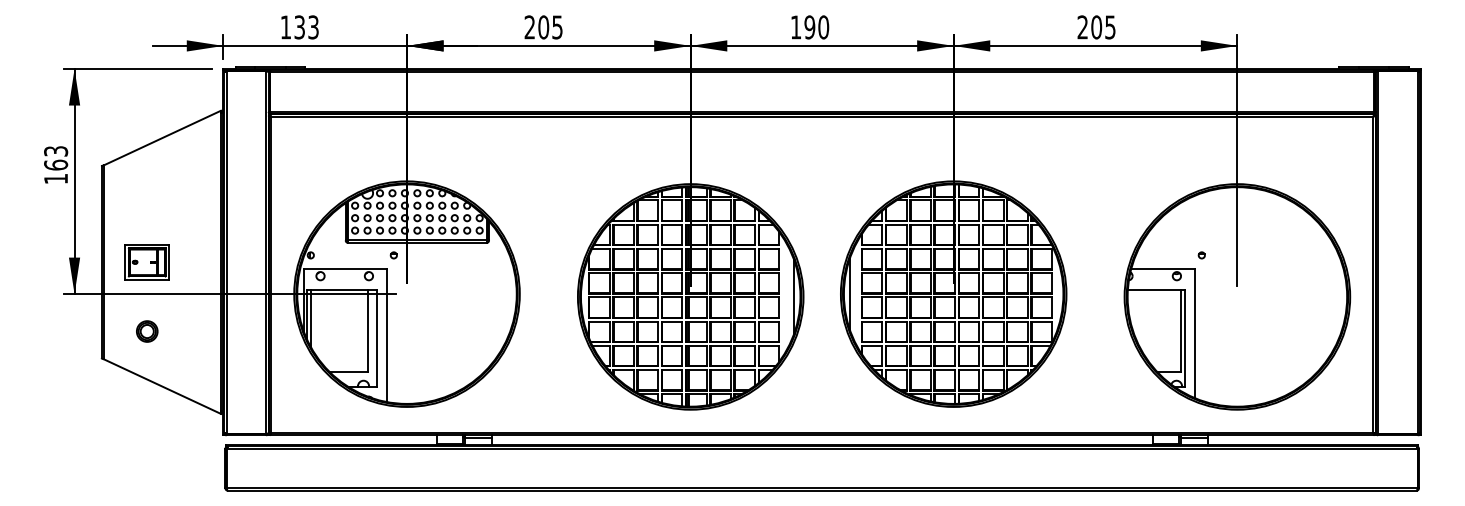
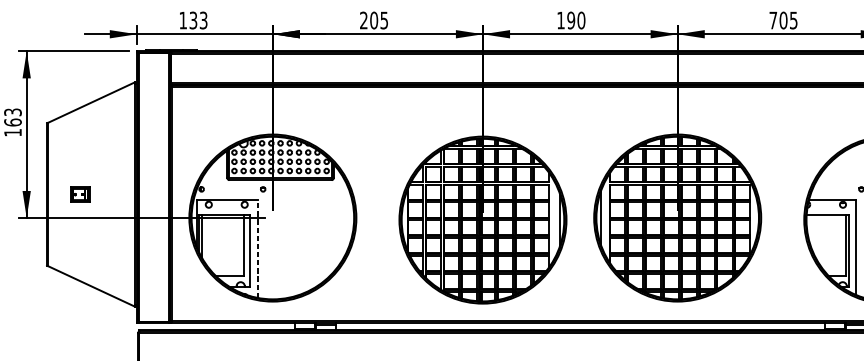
text: (1082, 27) -> (773, 20), 205 -> 705
part: (146, 262) -> (79, 194), size x0.6
part: (147, 331) -> (80, 245), removed
line: (386, 335) -> (257, 248), solid -> dashed

